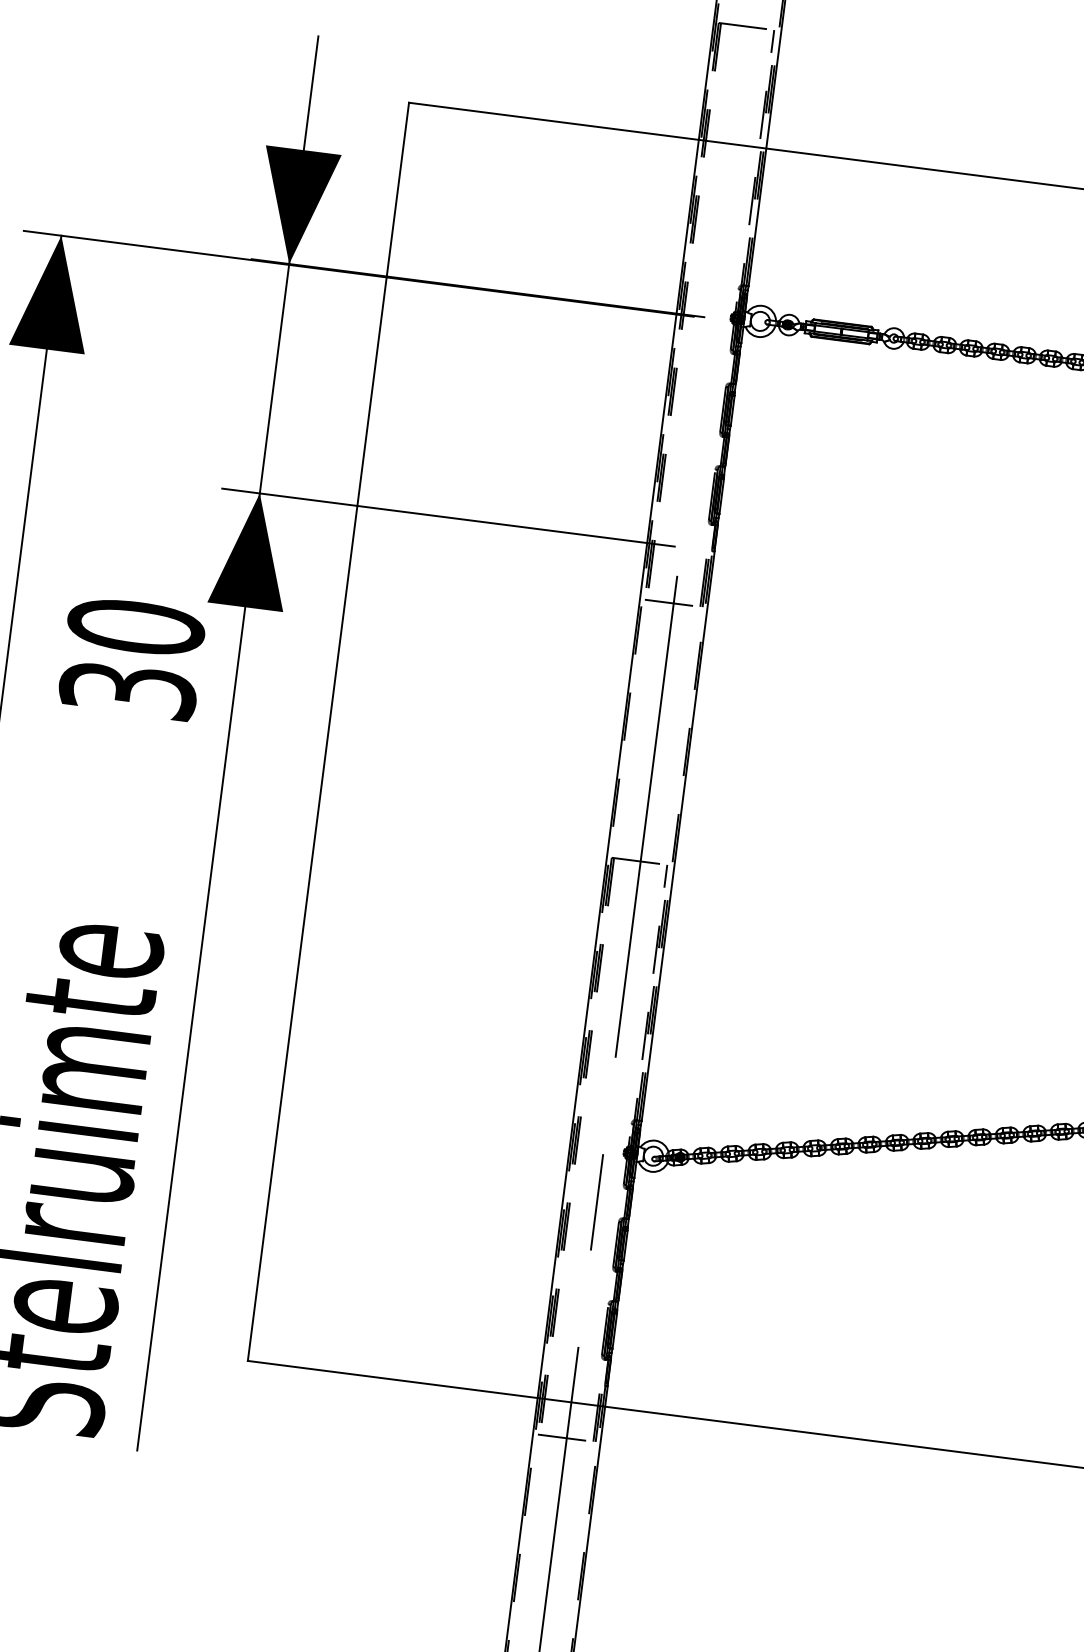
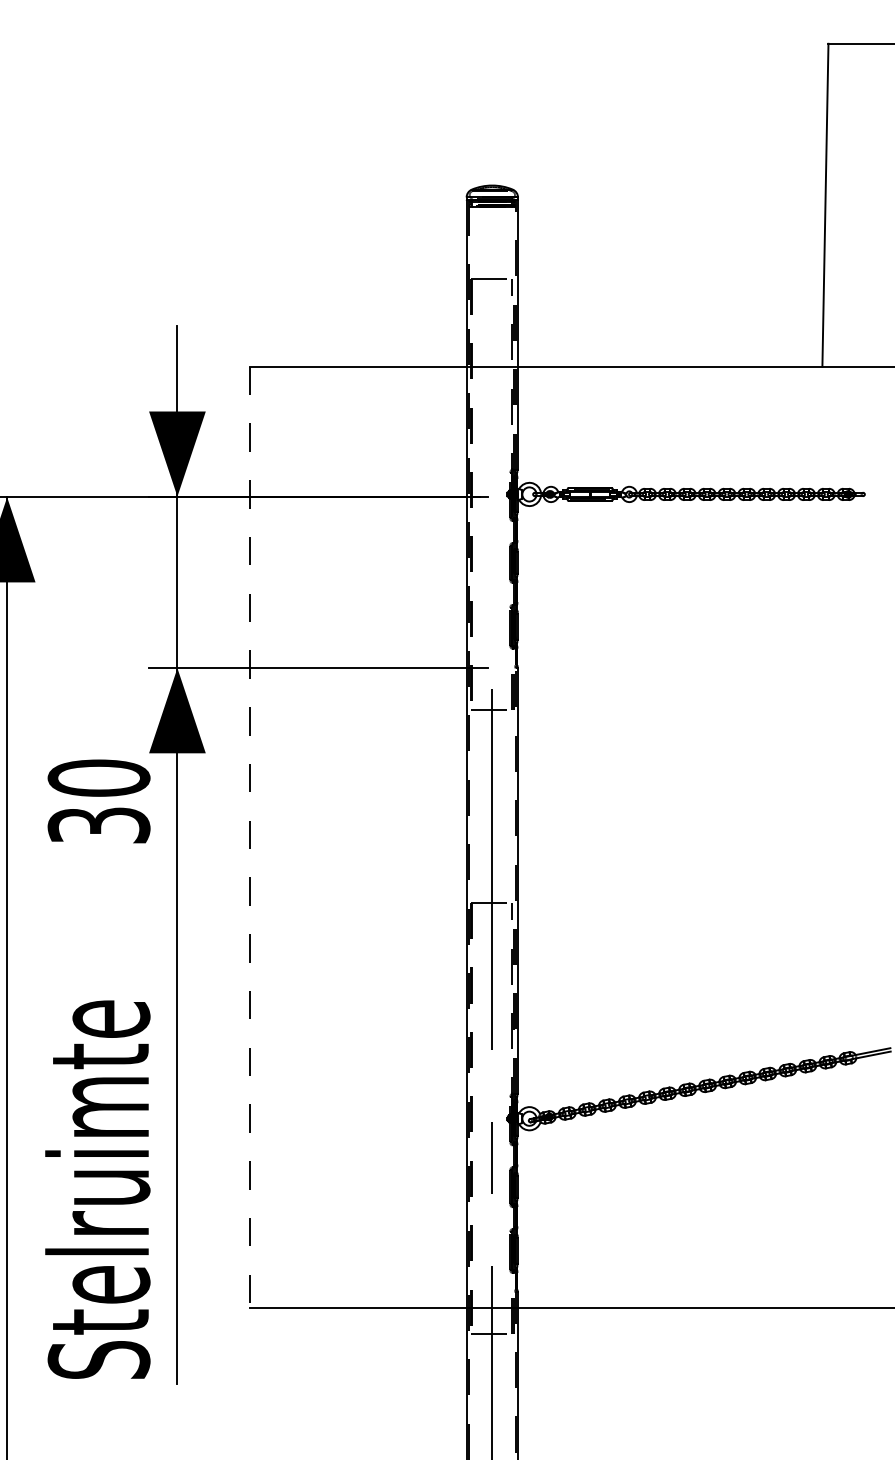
line: (328, 732) -> (250, 837), solid -> dashed

